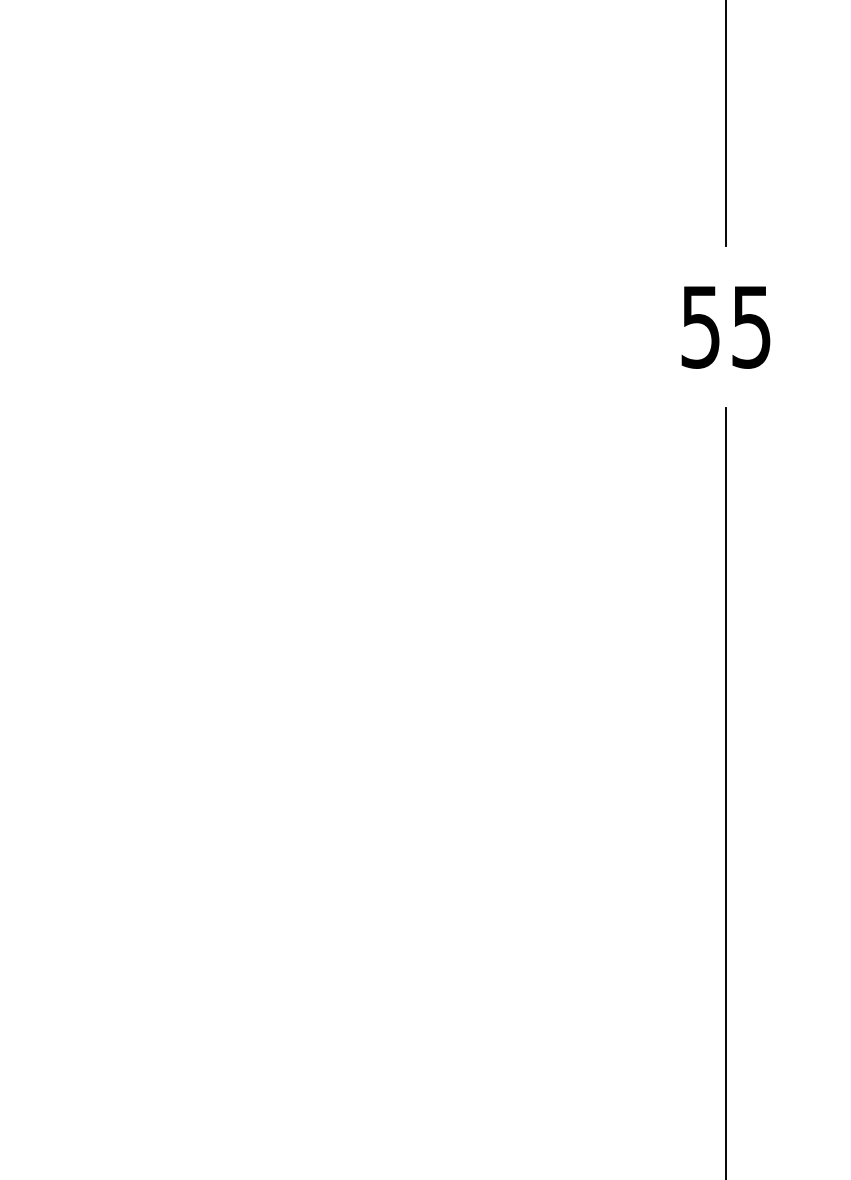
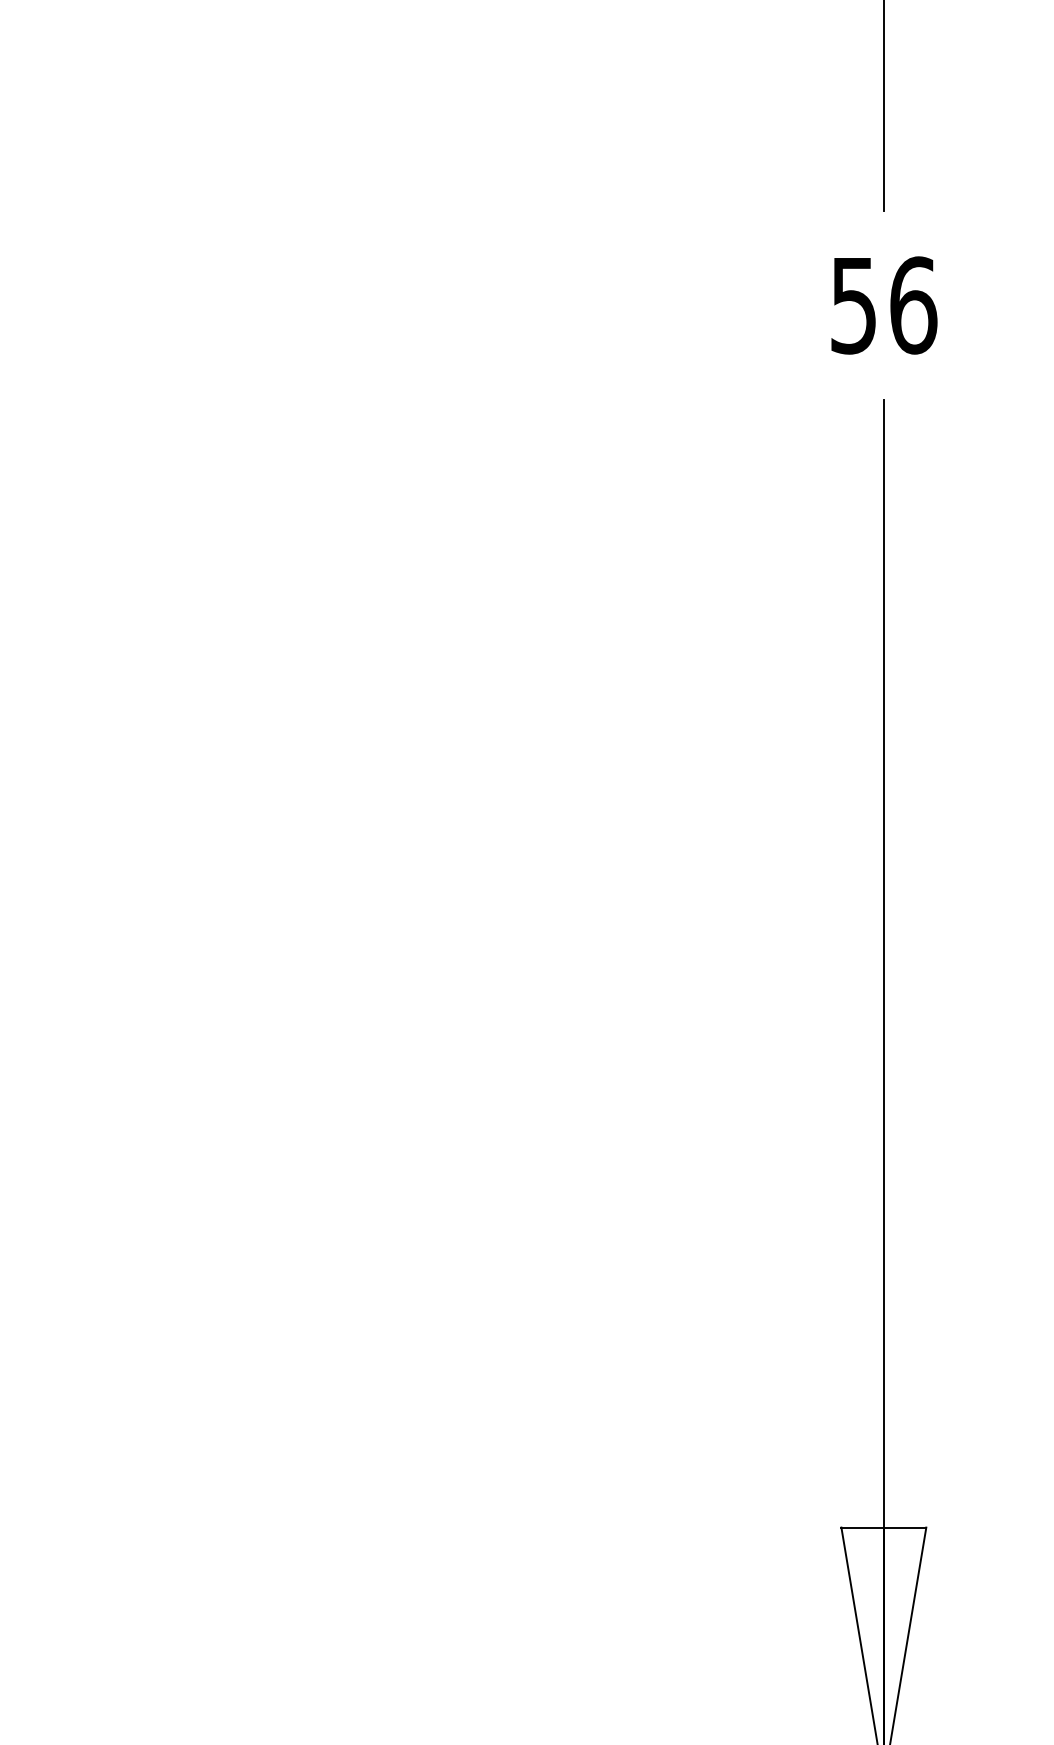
text: (751, 327) -> (913, 305), 55 -> 56

